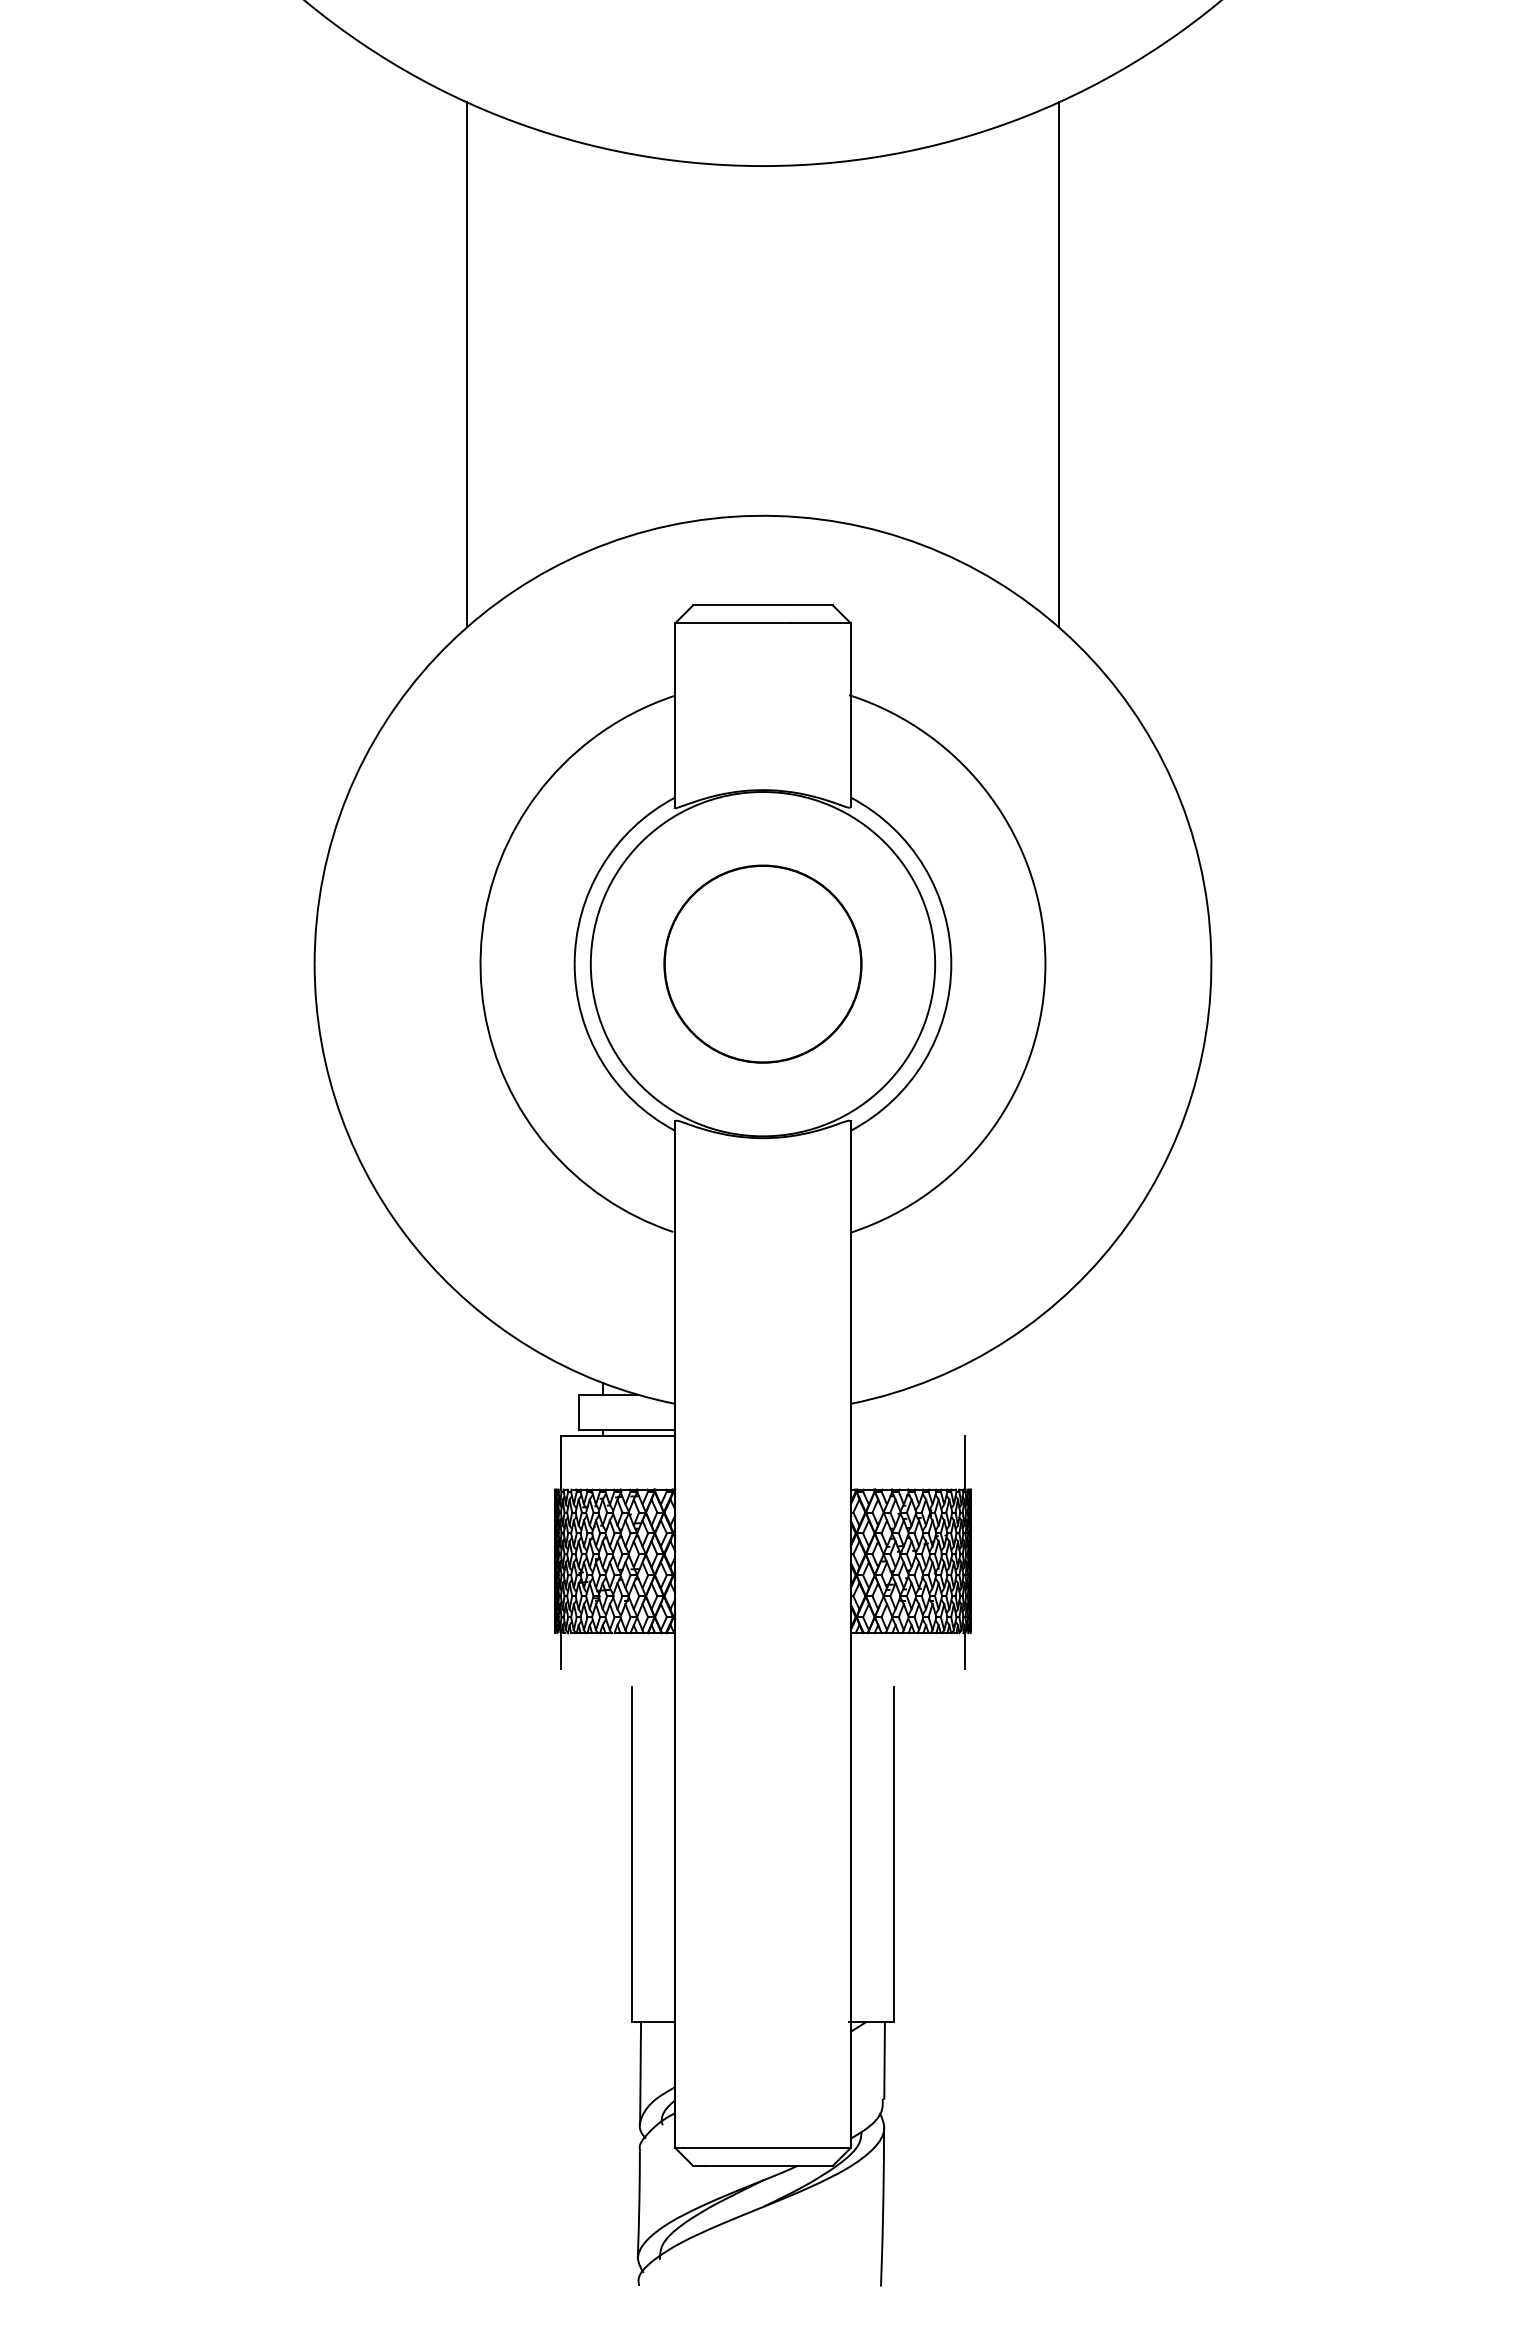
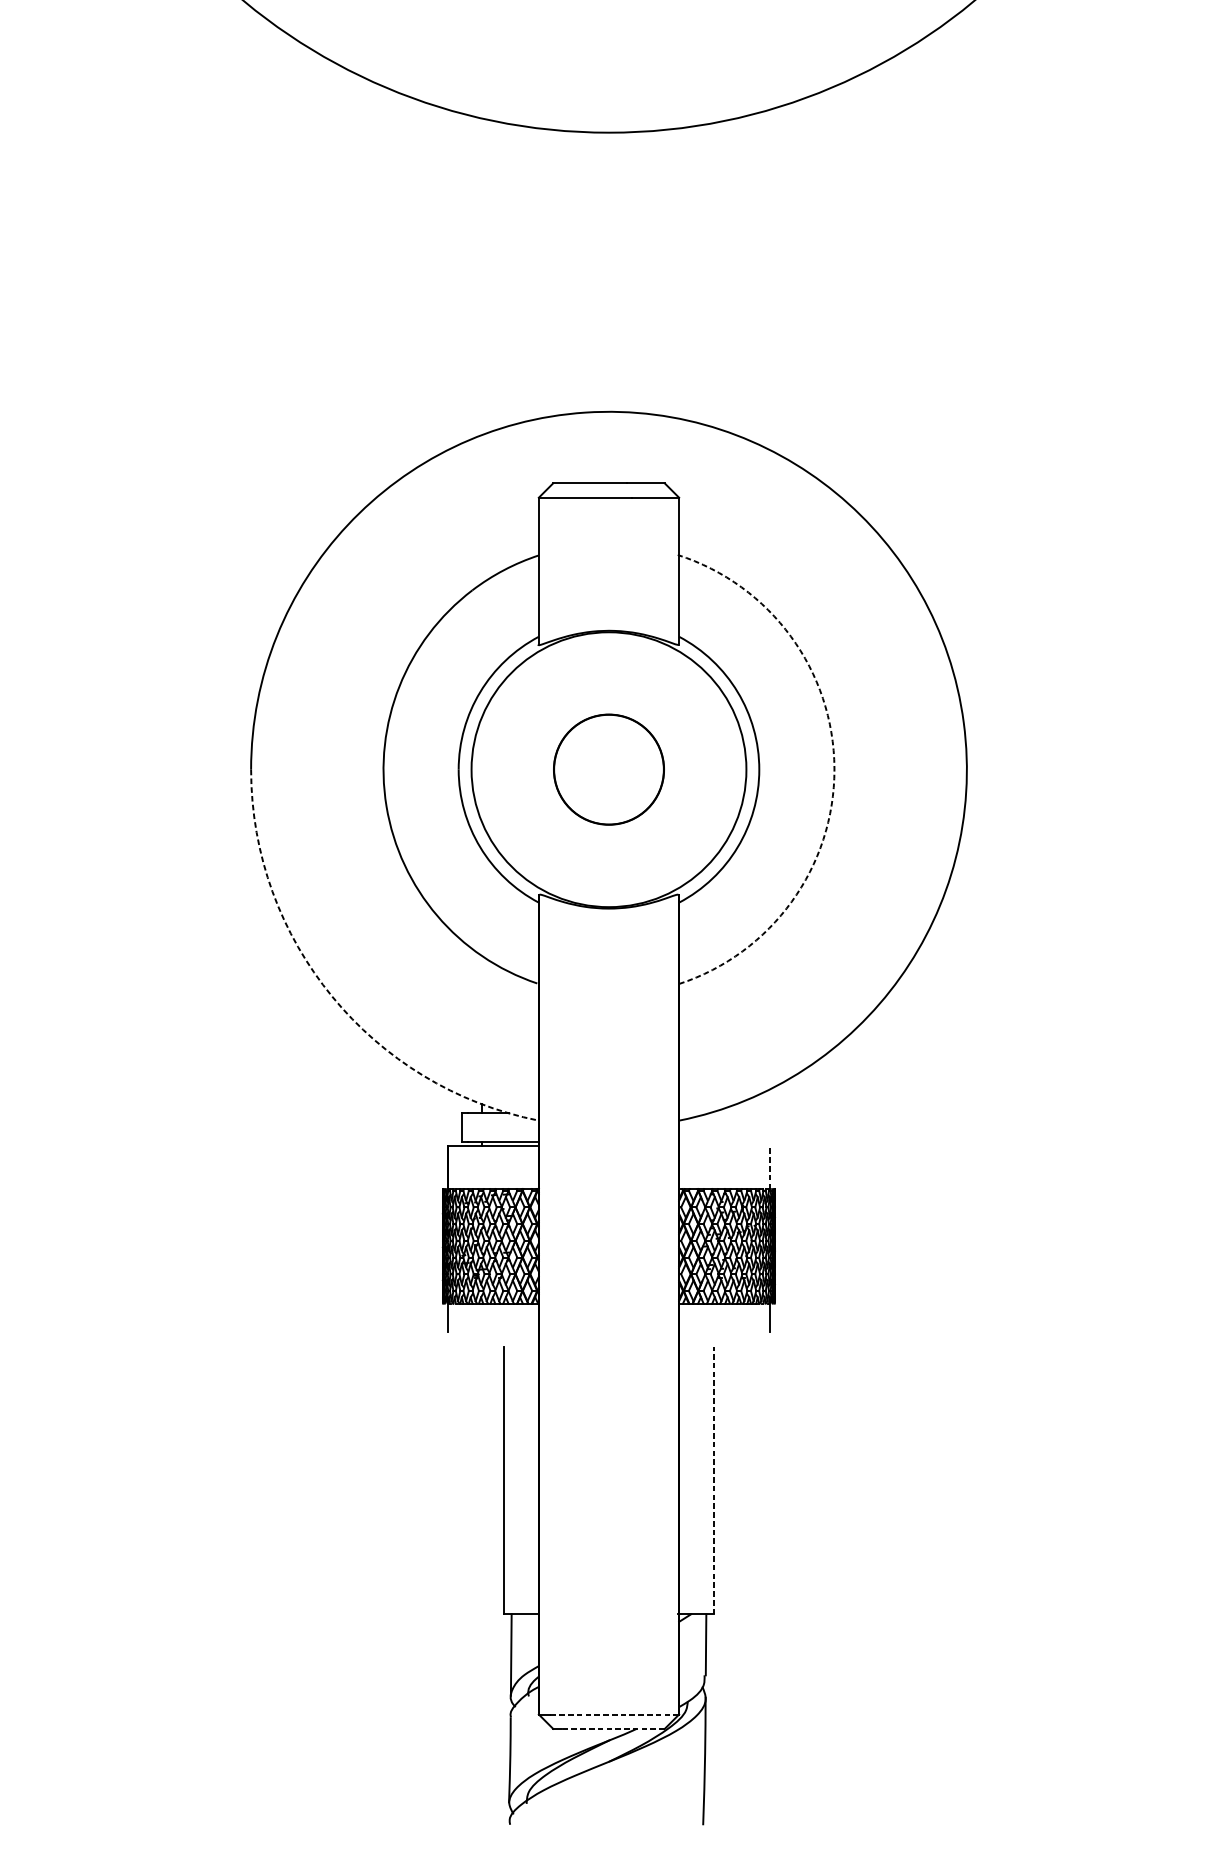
line: (467, 364) -> (373, 291), removed
line: (1058, 364) -> (844, 291), removed
circle: (762, 963) -> (608, 769), size x0.7
arc: (1045, 963) -> (834, 769), solid -> dashed
arc: (416, 1248) -> (332, 996), solid -> dashed
line: (964, 1462) -> (769, 1167), solid -> dashed
line: (894, 1854) -> (713, 1480), solid -> dashed
line: (770, 2147) -> (614, 1714), solid -> dashed
line: (768, 2165) -> (613, 1728), solid -> dashed

